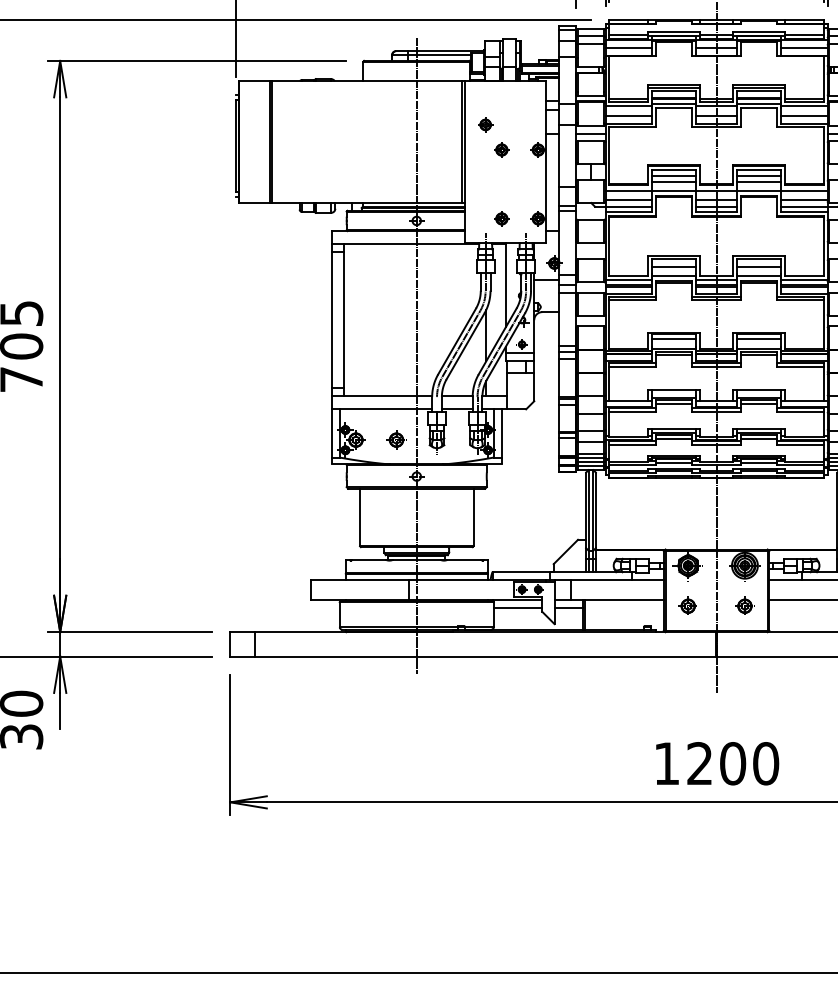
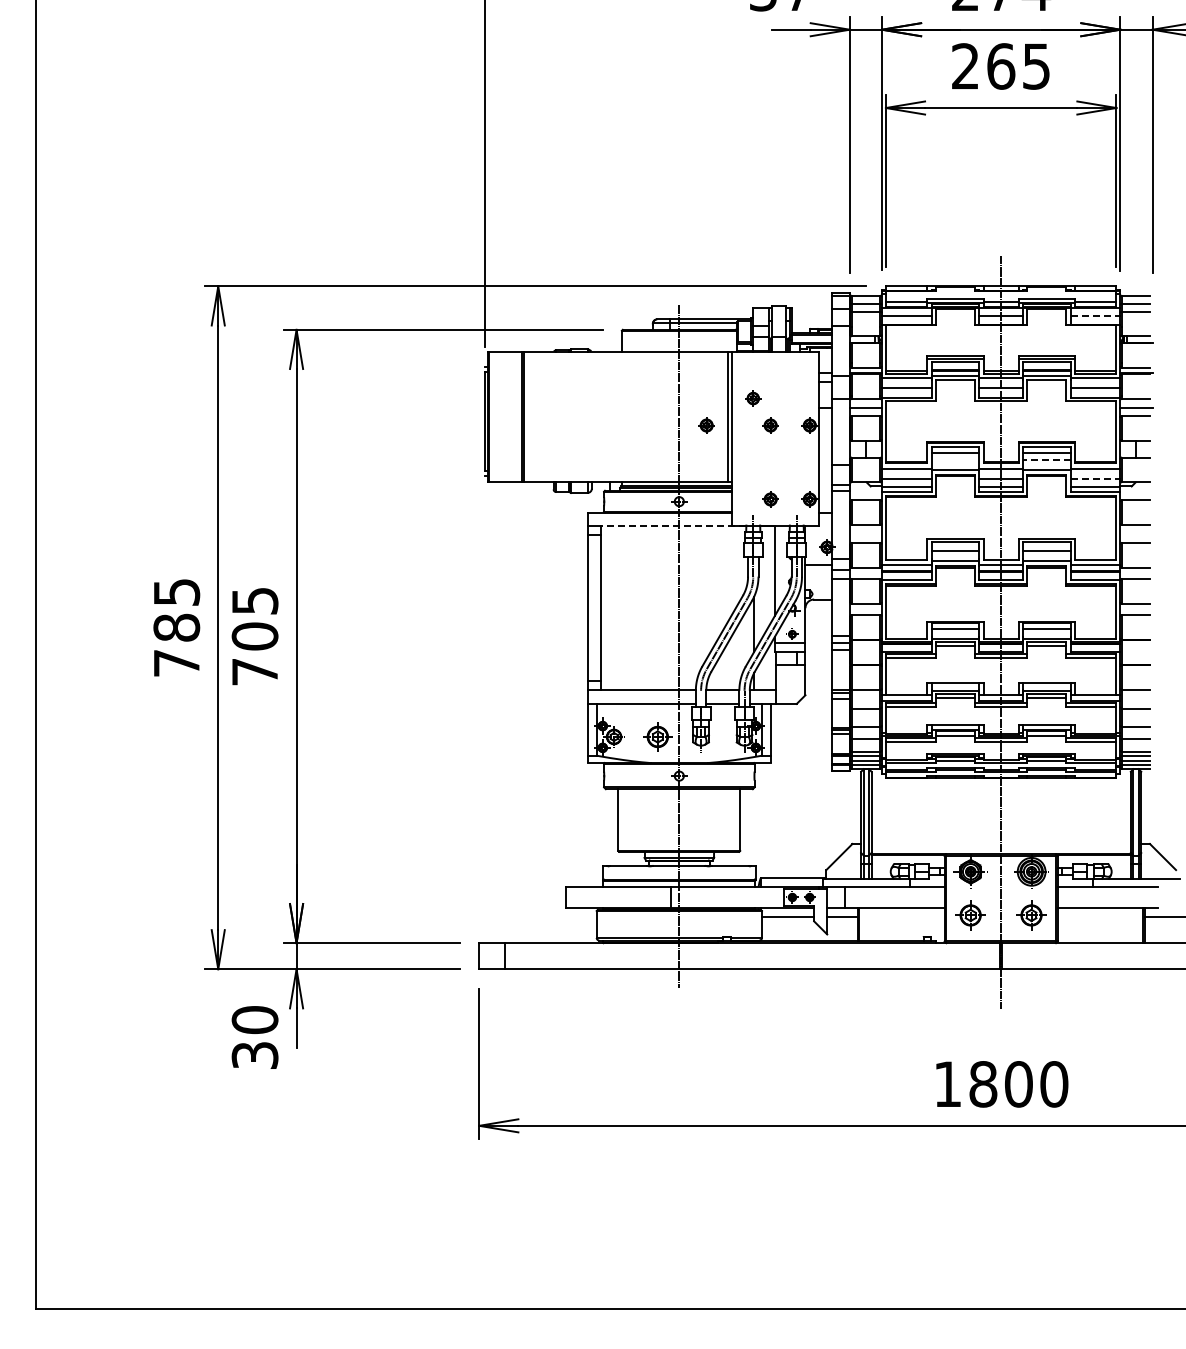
line: (804, 47) -> (1095, 315), solid -> dashed
part: (442, 149) -> (706, 425), added
line: (674, 182) -> (955, 460), removed
line: (758, 182) -> (1046, 460), solid -> dashed
line: (804, 199) -> (1095, 478), solid -> dashed
line: (411, 244) -> (673, 526), solid -> dashed
part: (395, 439) -> (656, 736), size x1.4
part: (687, 605) -> (970, 914), size x1.4
part: (744, 605) -> (1031, 914), size x1.4
text: (700, 763) -> (983, 1084), 1200 -> 1800

